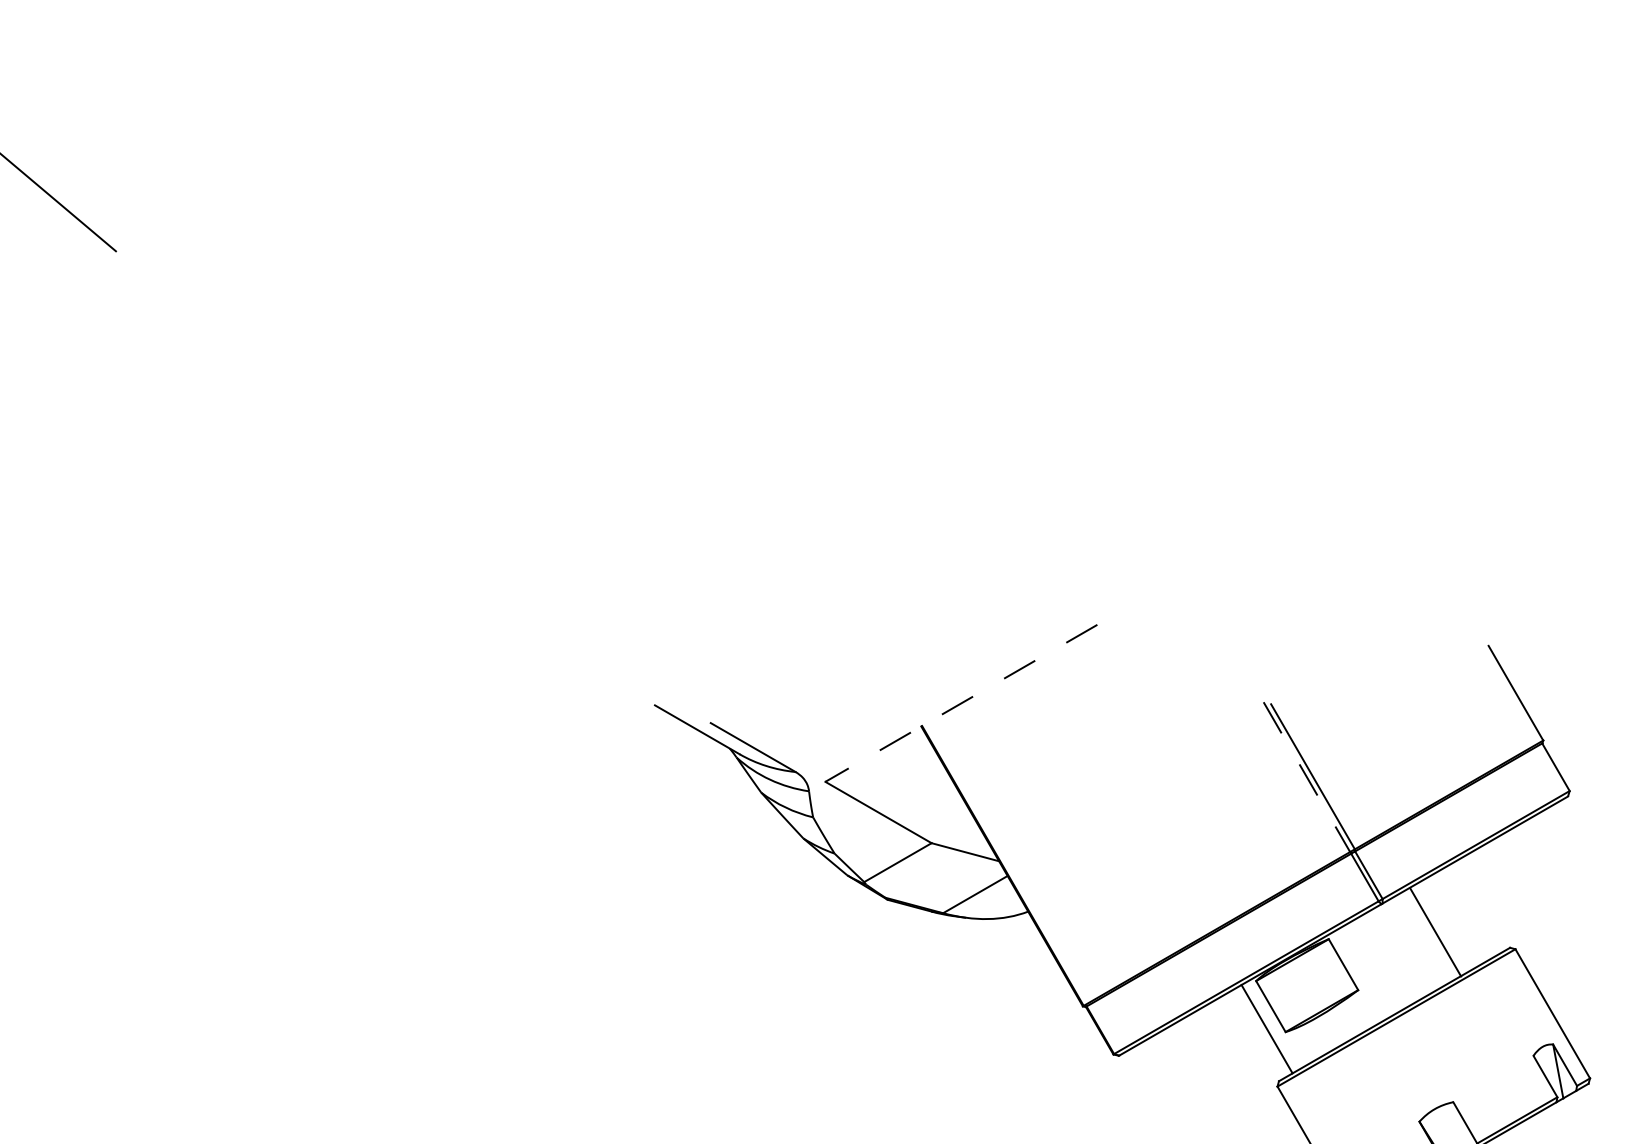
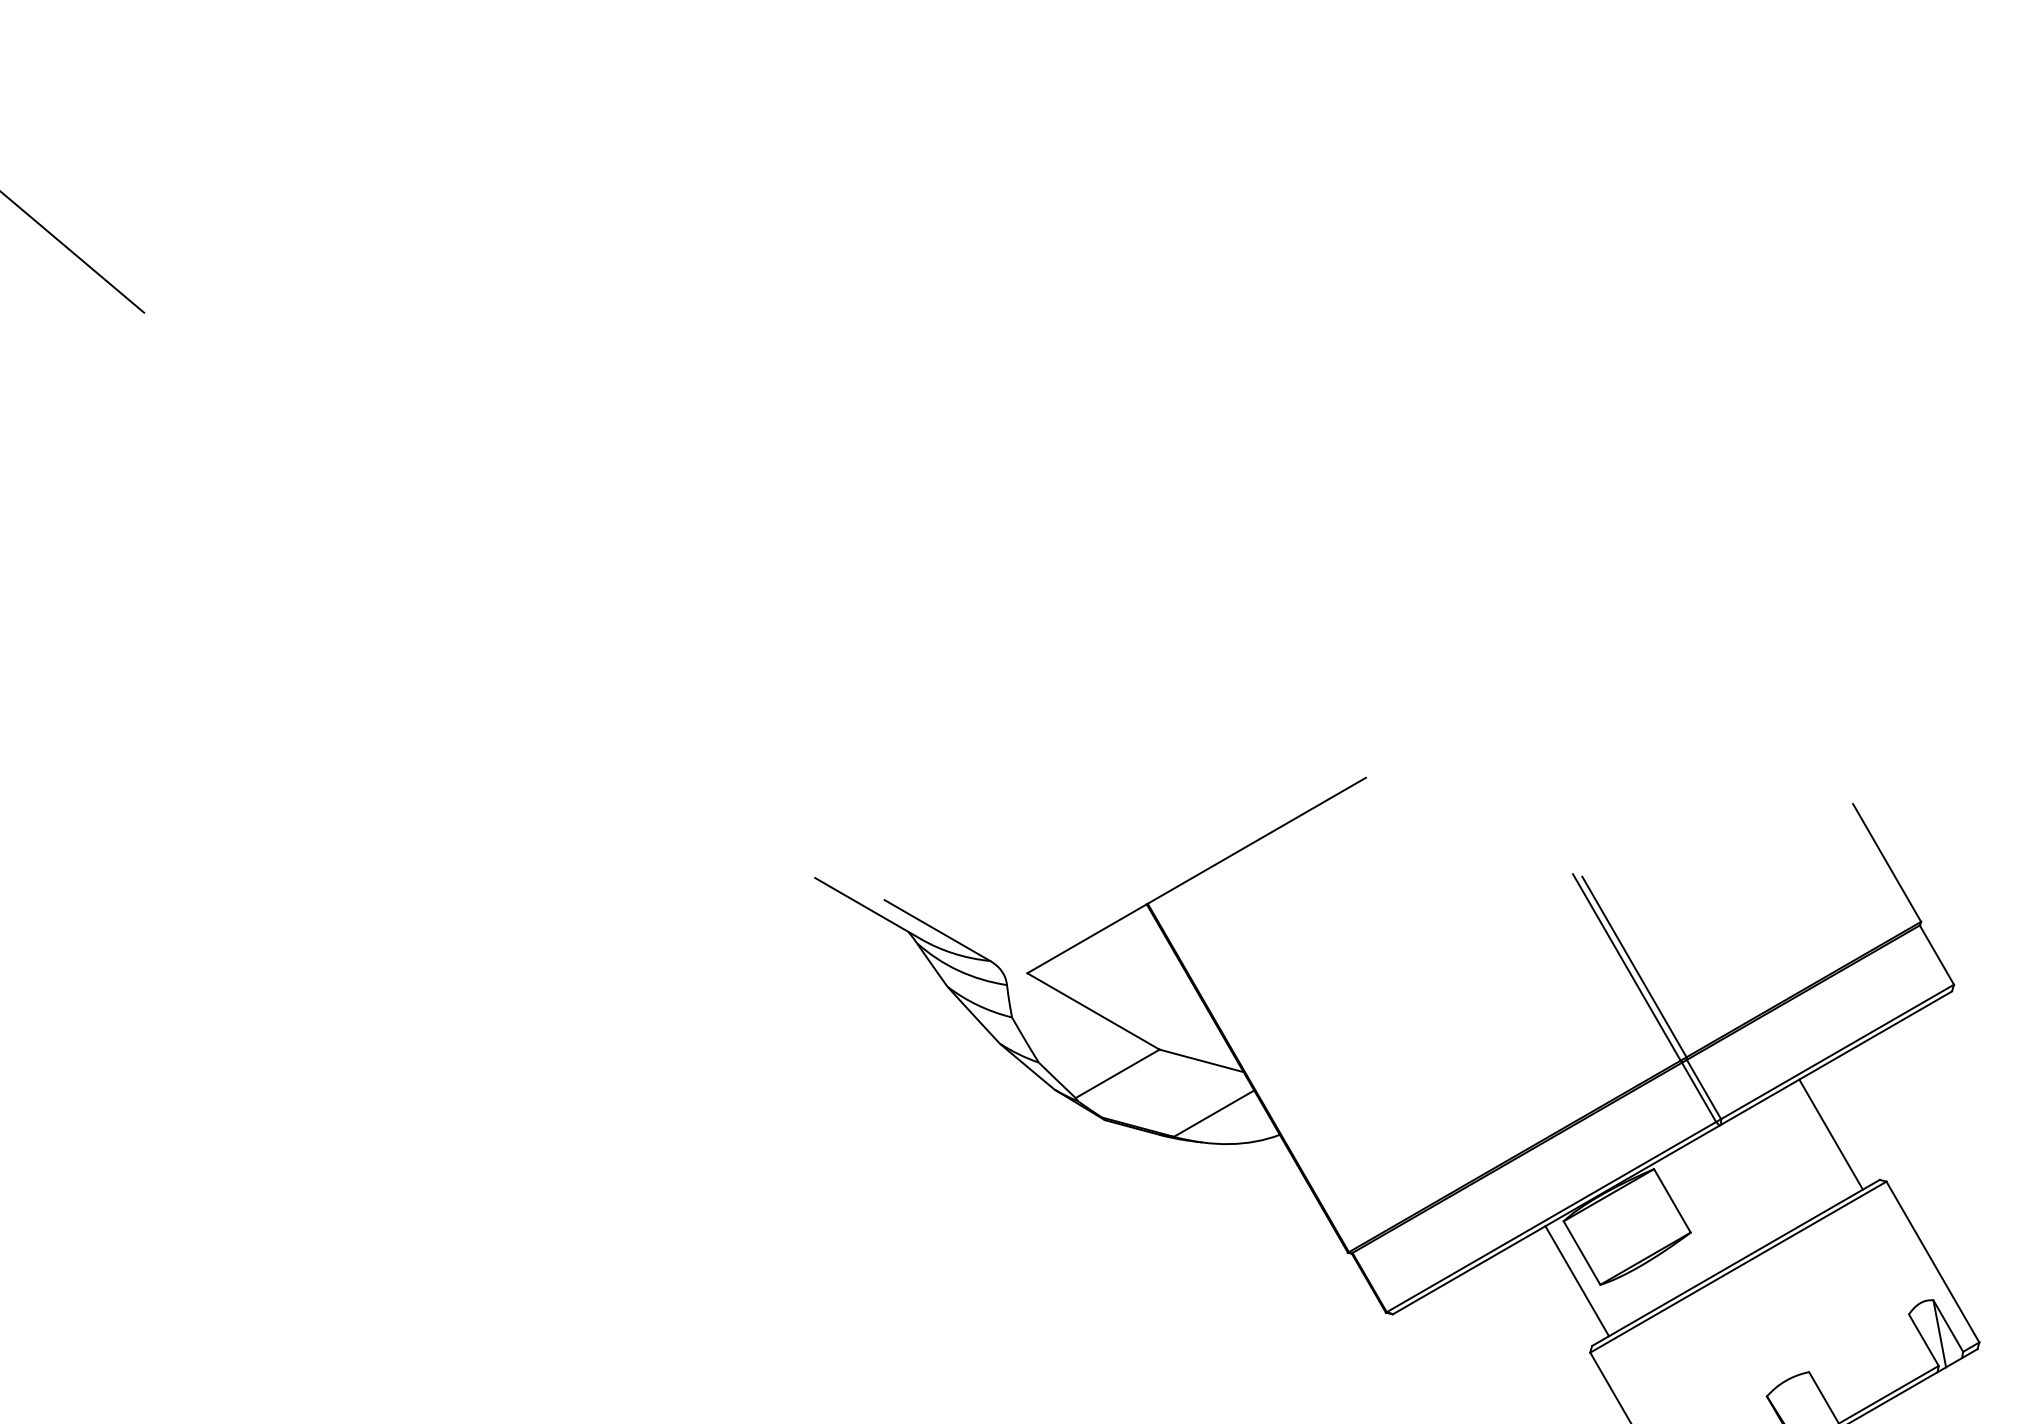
line: (961, 703) -> (1196, 875), dashed -> solid
line: (1306, 777) -> (1626, 967), dashed -> solid
line: (1435, 932) -> (1830, 1134), moved

